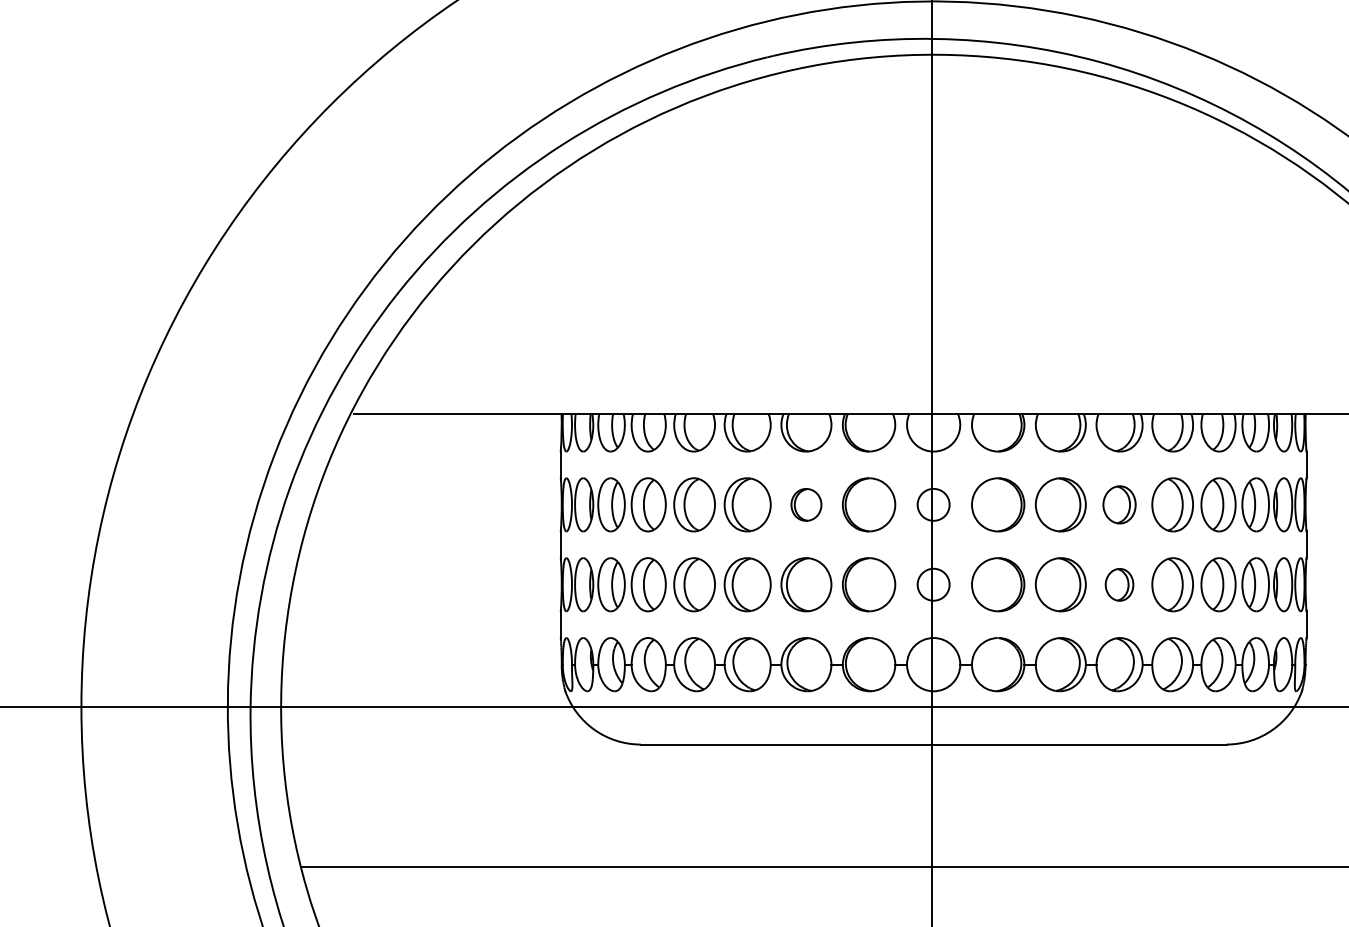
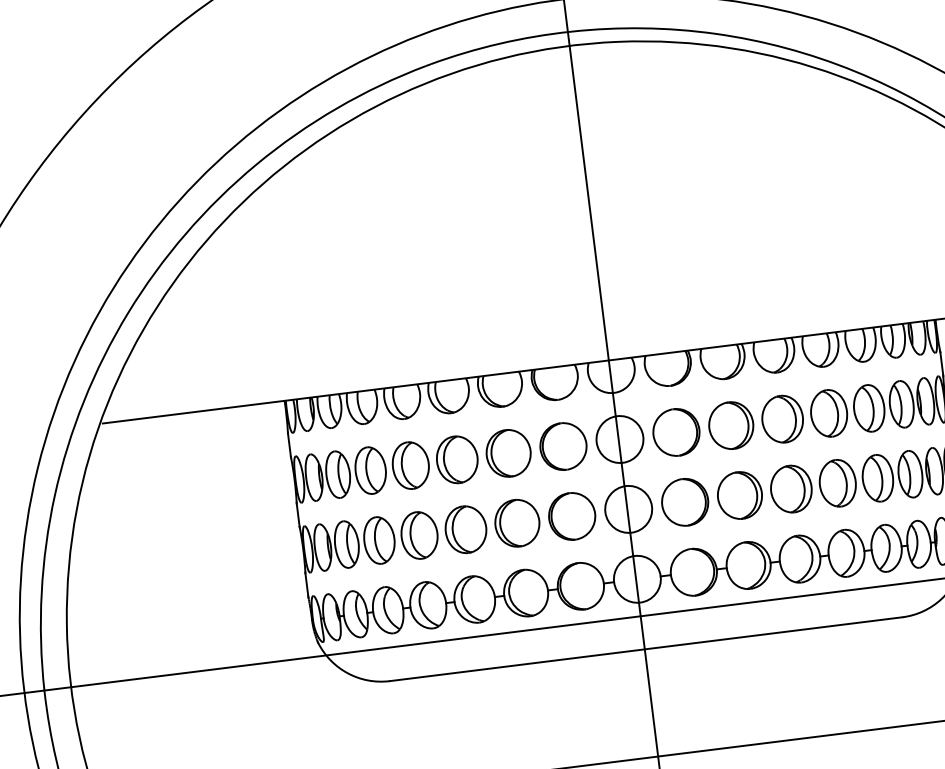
part: (806, 504) -> (508, 453), size x1.67
circle: (933, 504) -> (619, 439), size x1.67
part: (1119, 504) -> (782, 418), size x1.43
circle: (933, 584) -> (628, 509), size x1.67
part: (1119, 584) -> (791, 488), size x1.67

